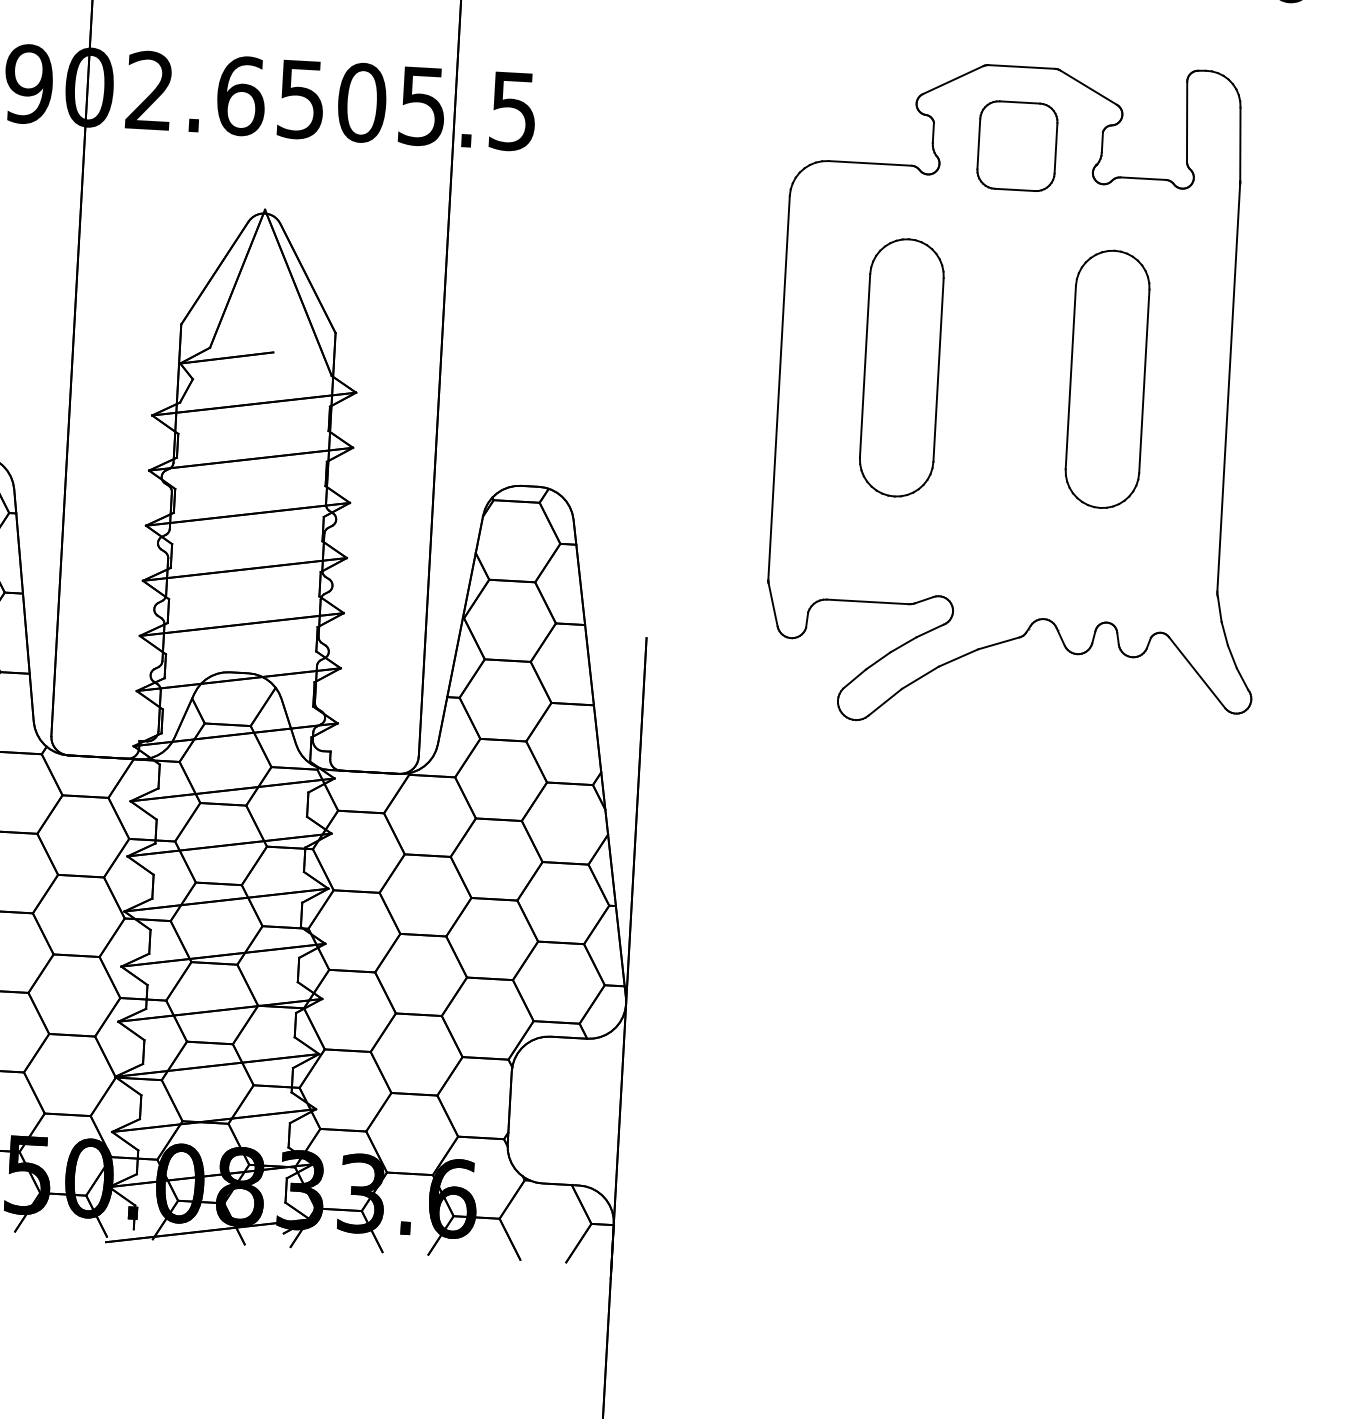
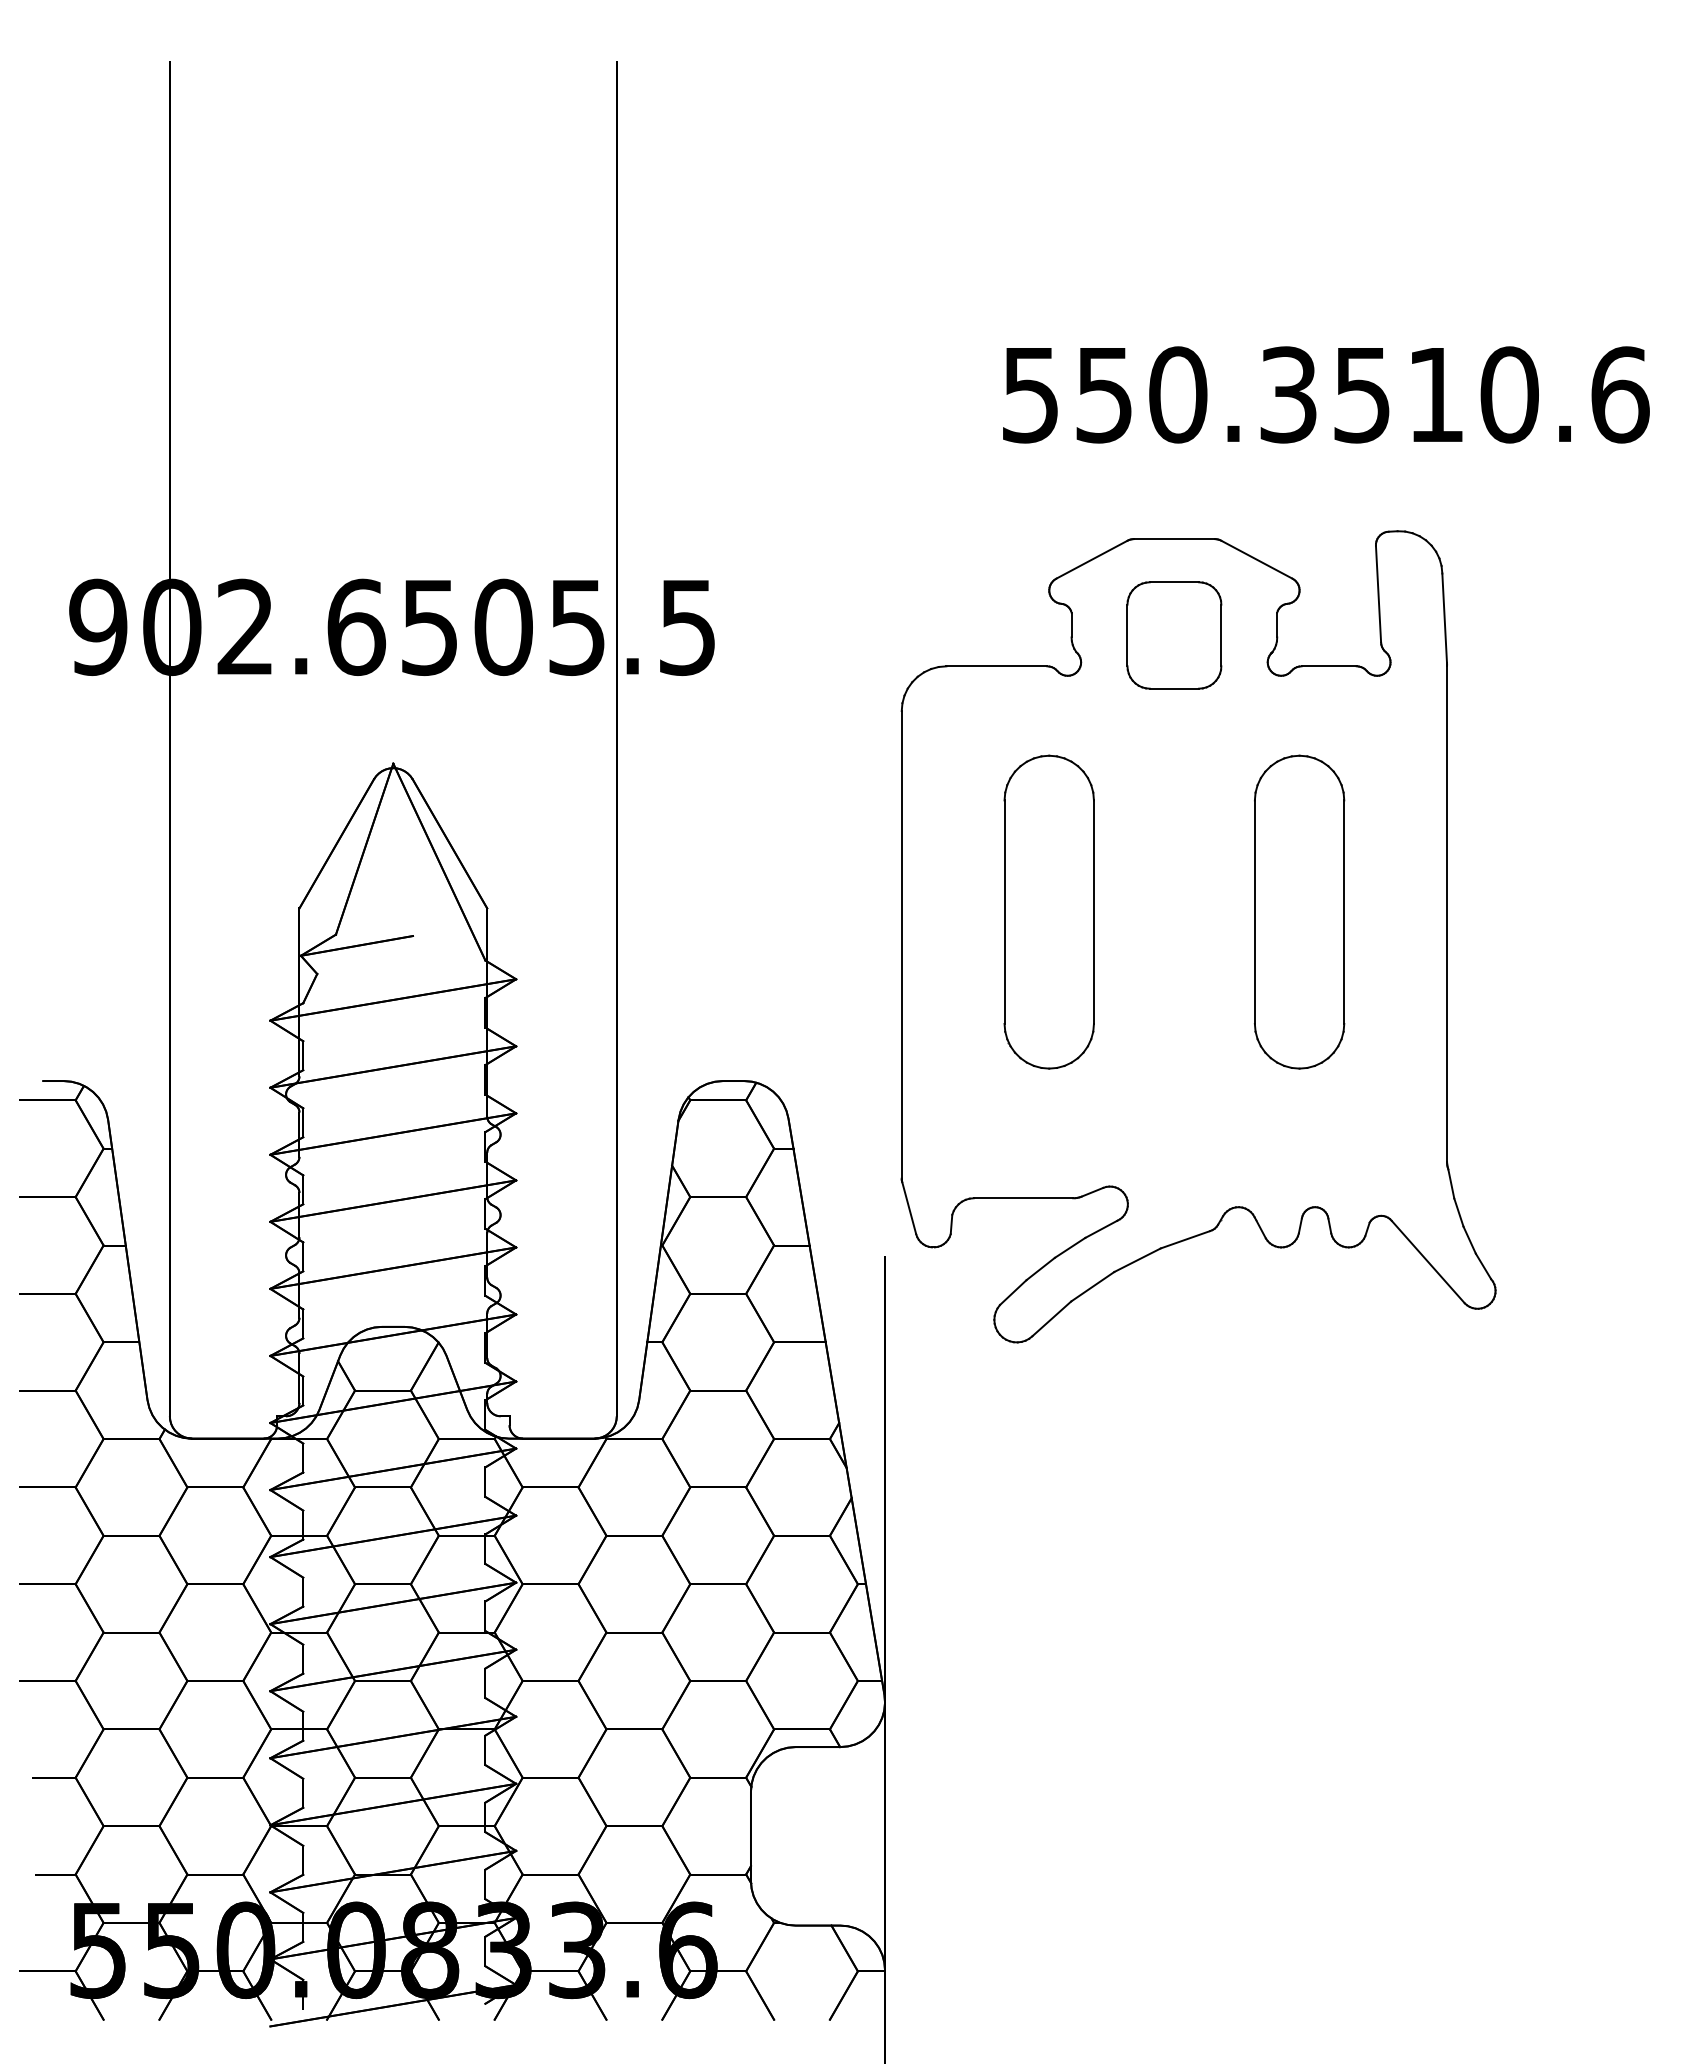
part: (1023, 394) -> (1198, 936), moved

